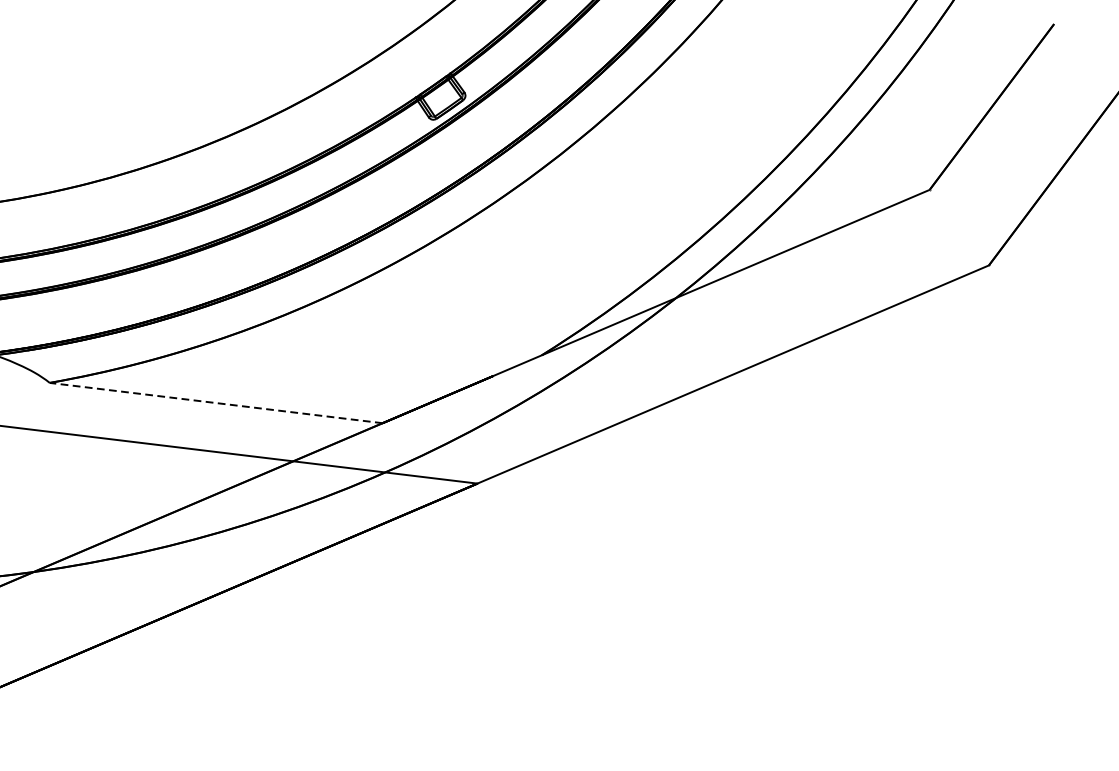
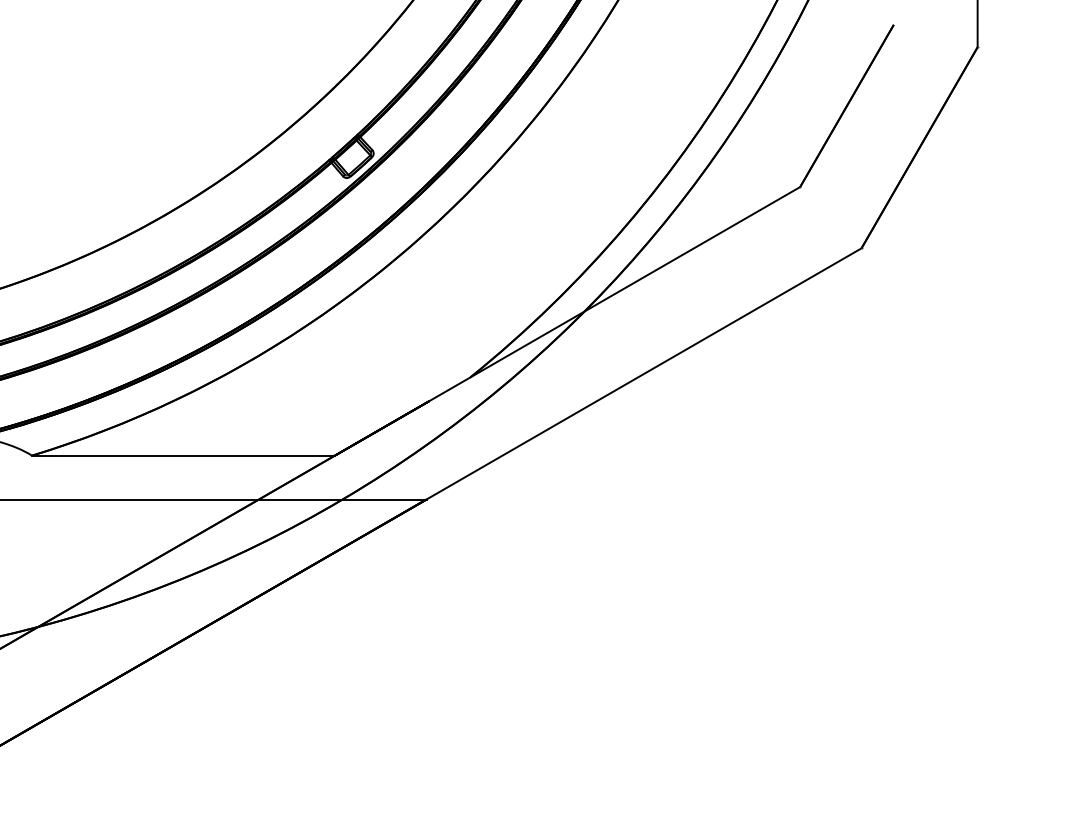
line: (215, 402) -> (182, 455), dashed -> solid

